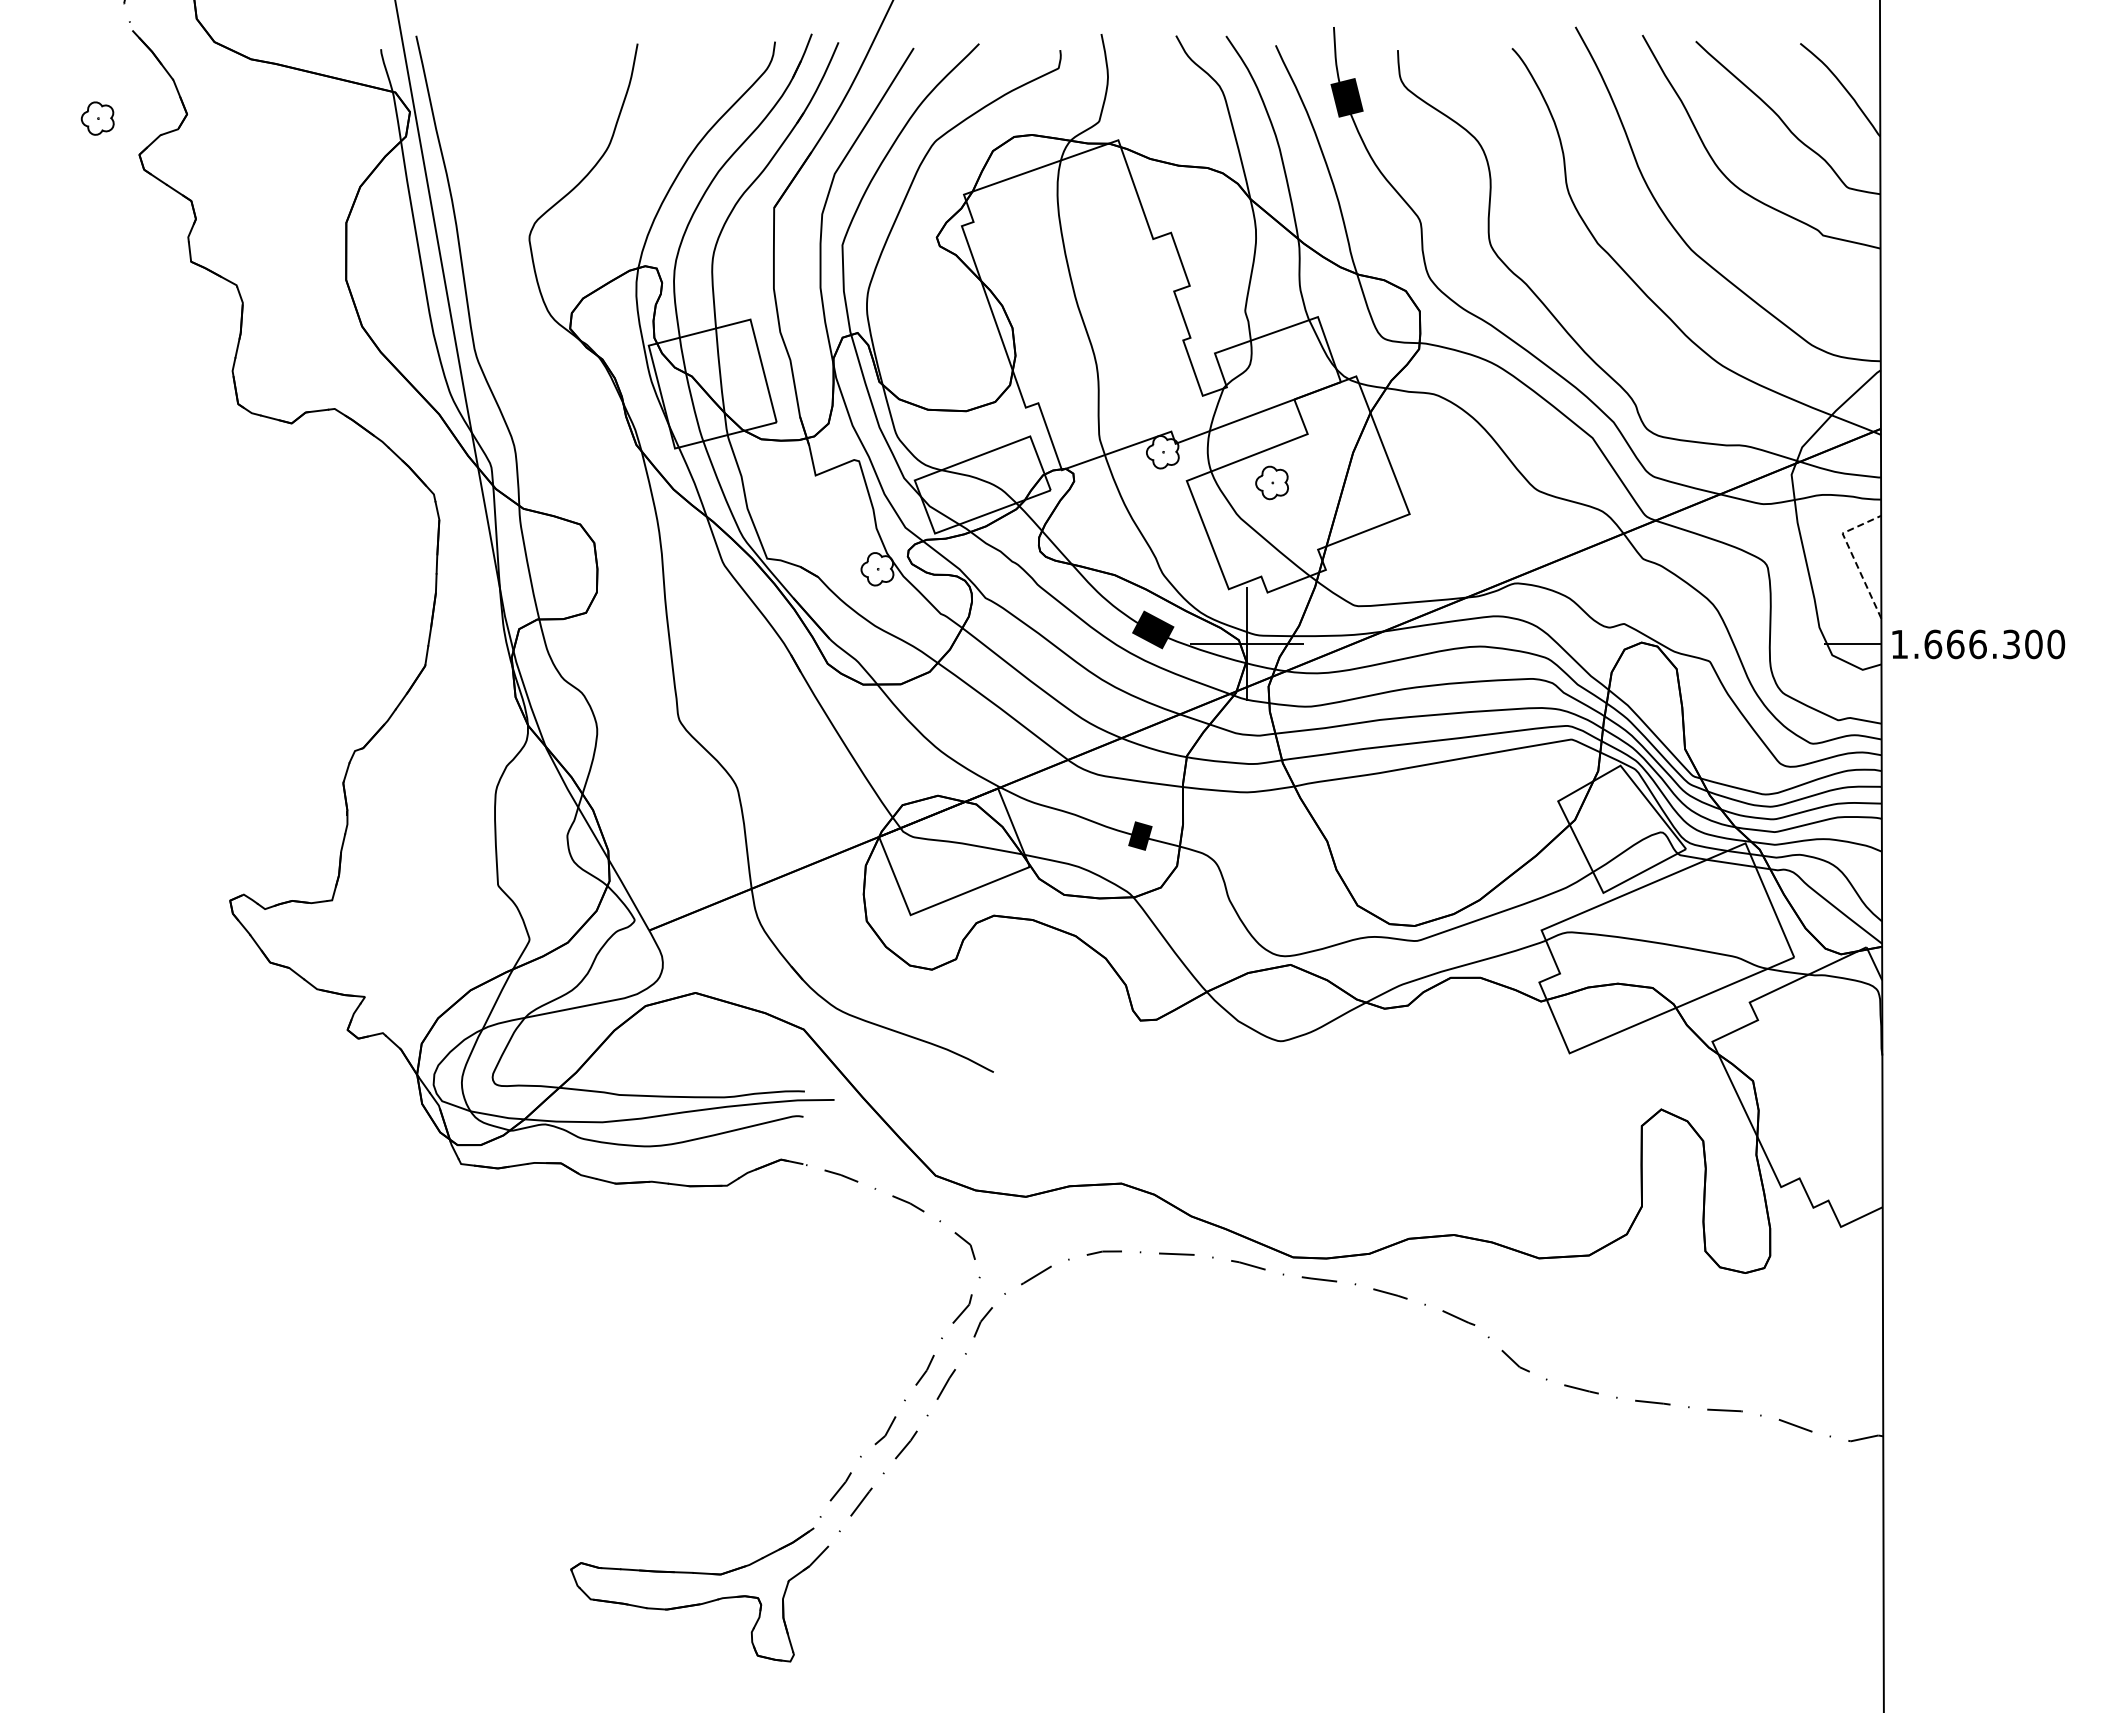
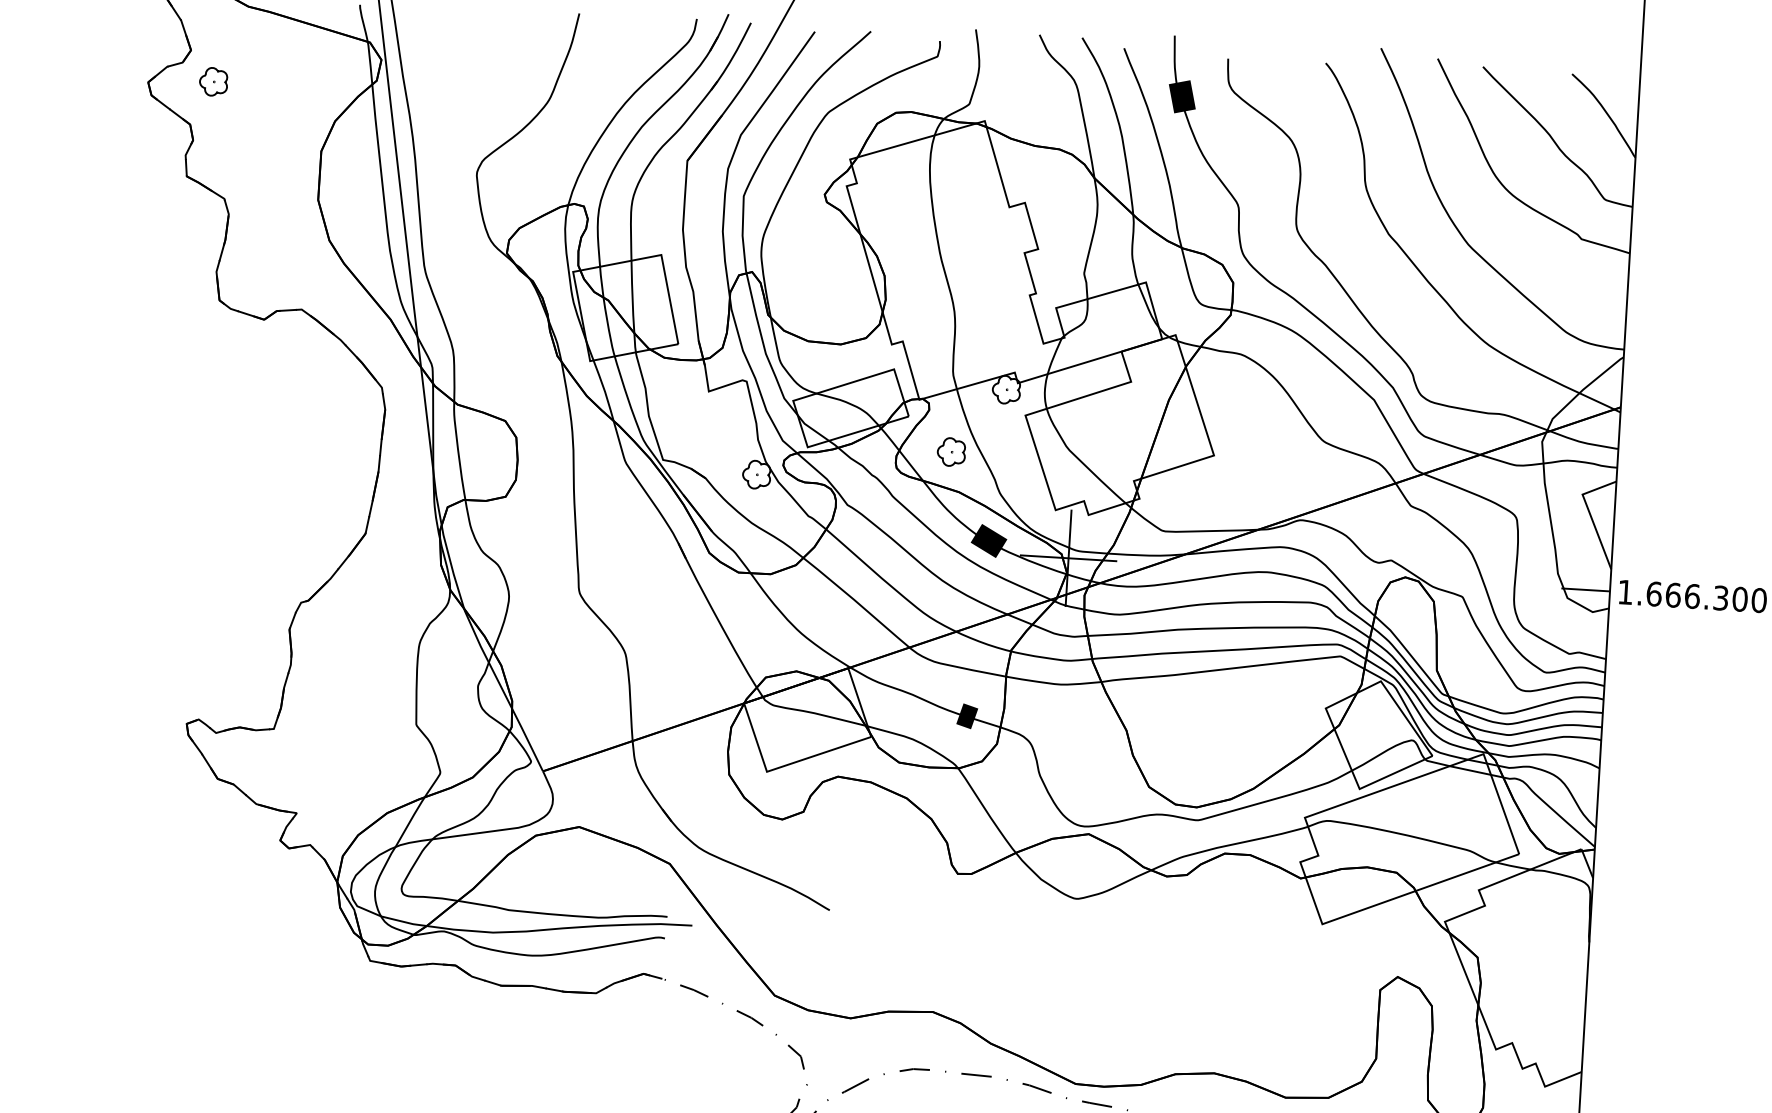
part: (97, 118) -> (213, 81), moved
part: (1271, 482) -> (950, 451), moved
line: (1852, 556) -> (1589, 514), dashed -> solid

